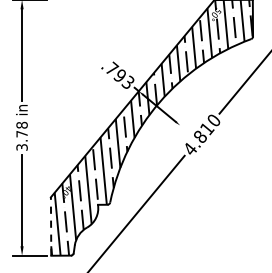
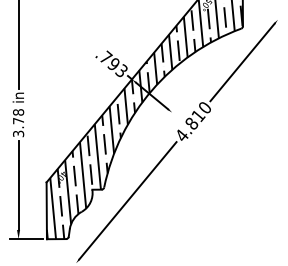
line: (50, 226) -> (46, 210), dashed -> solid

